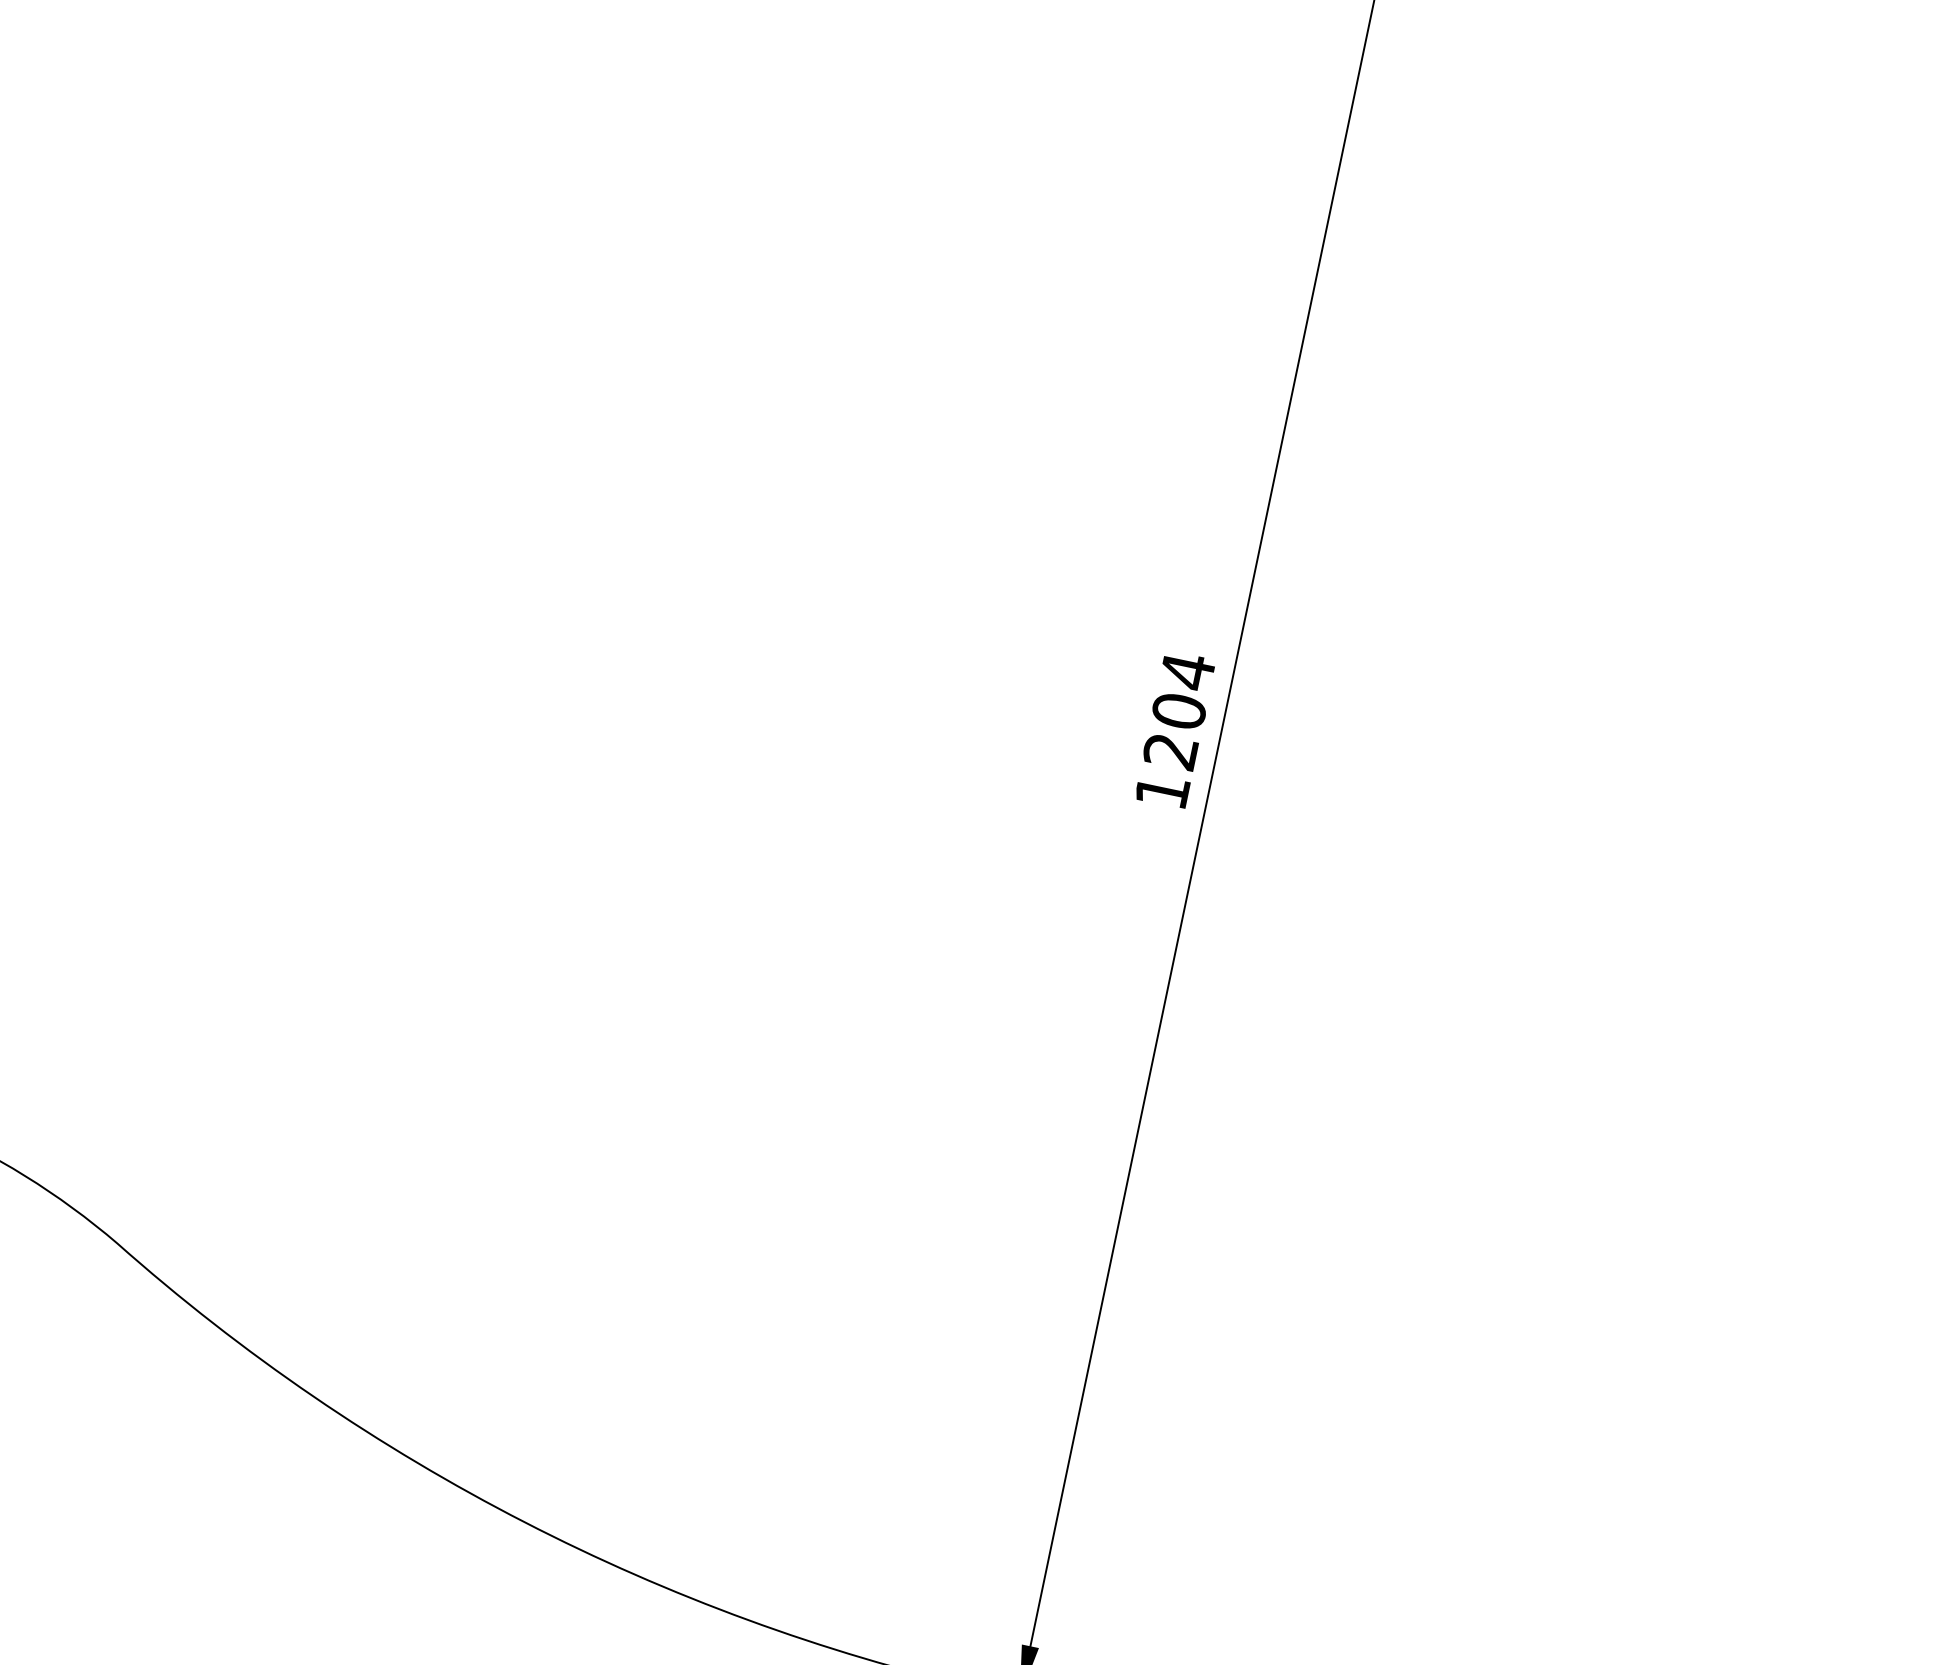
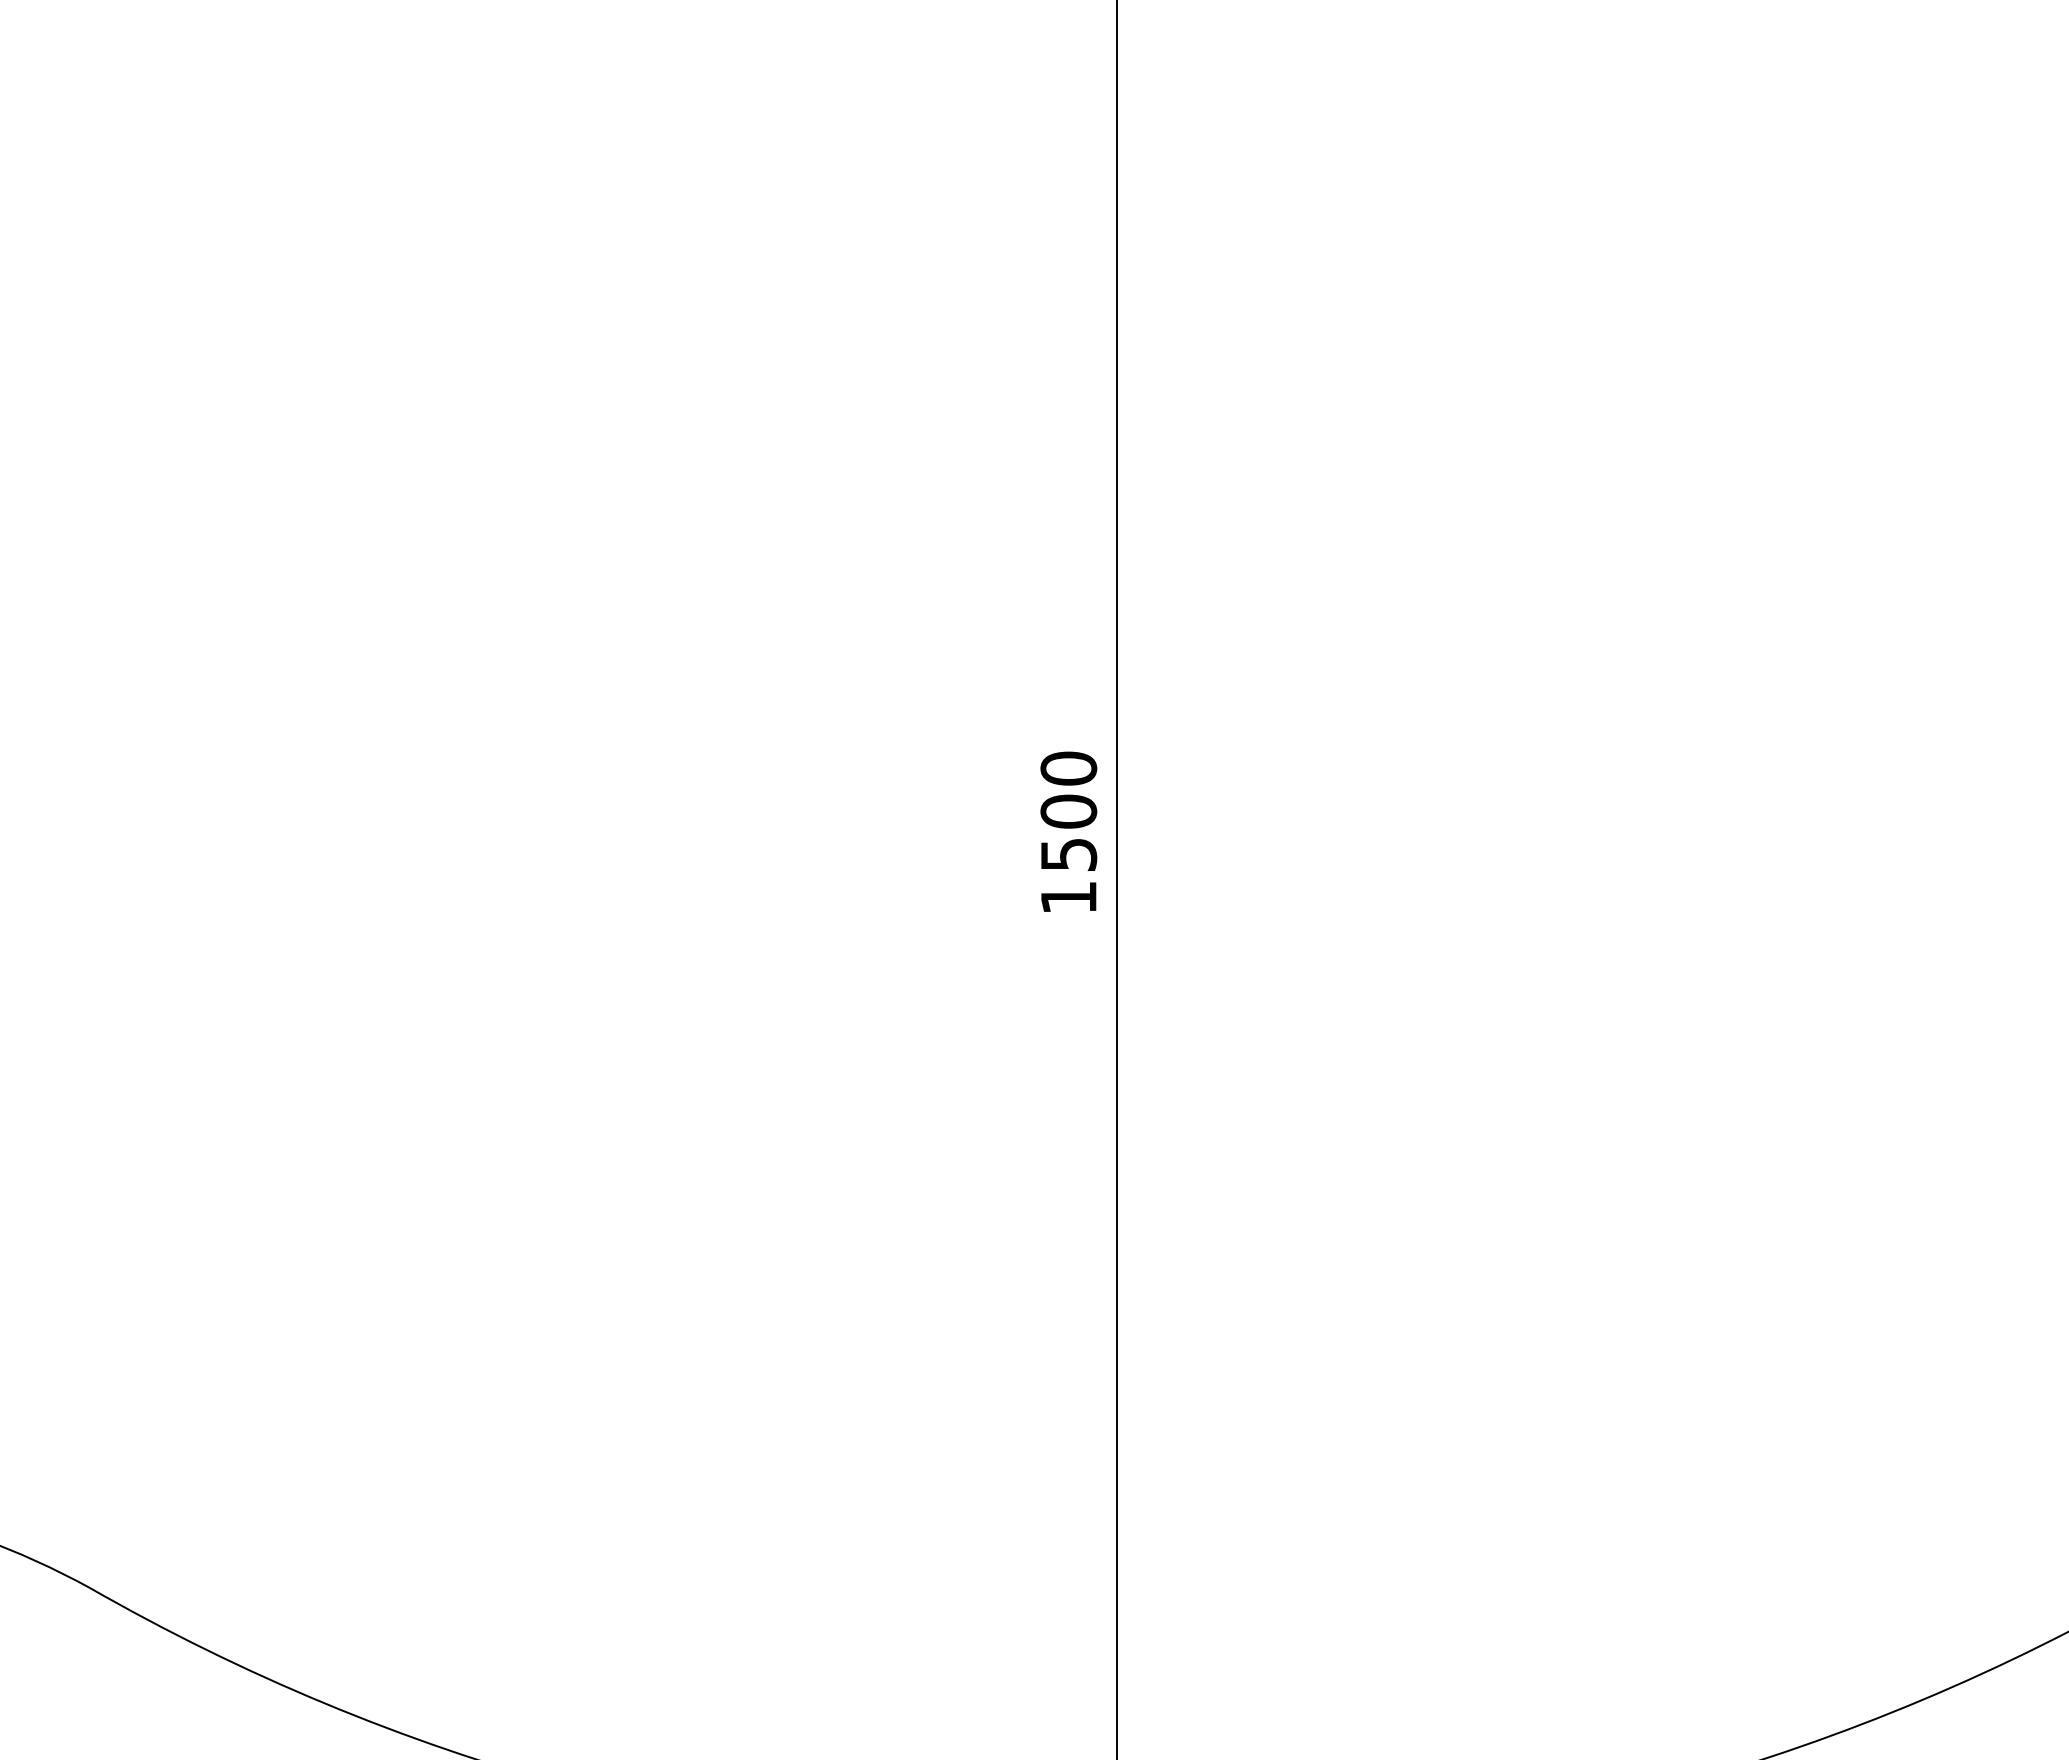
text: (1178, 711) -> (1068, 811), 1204 -> 1500

